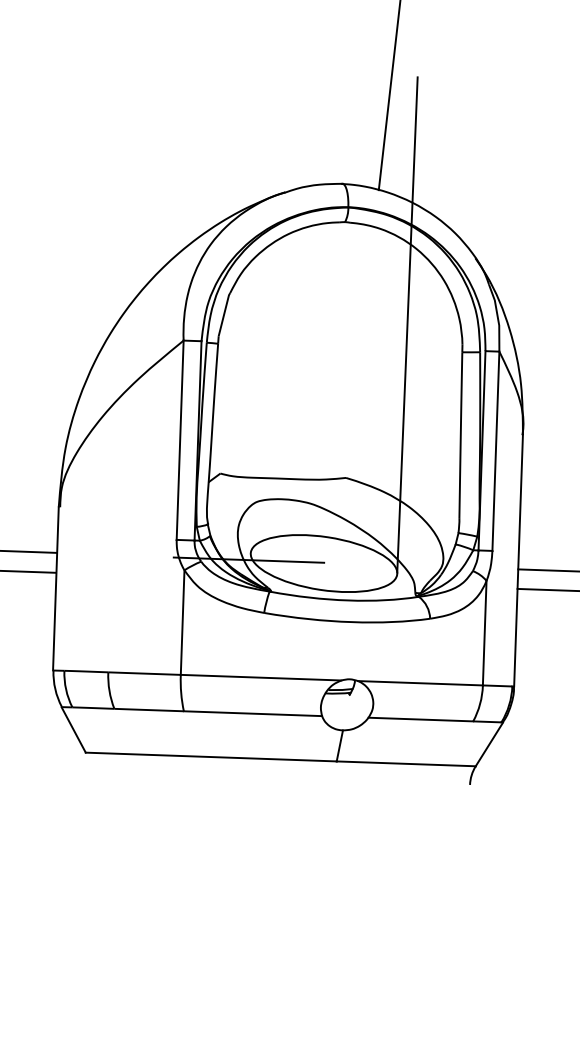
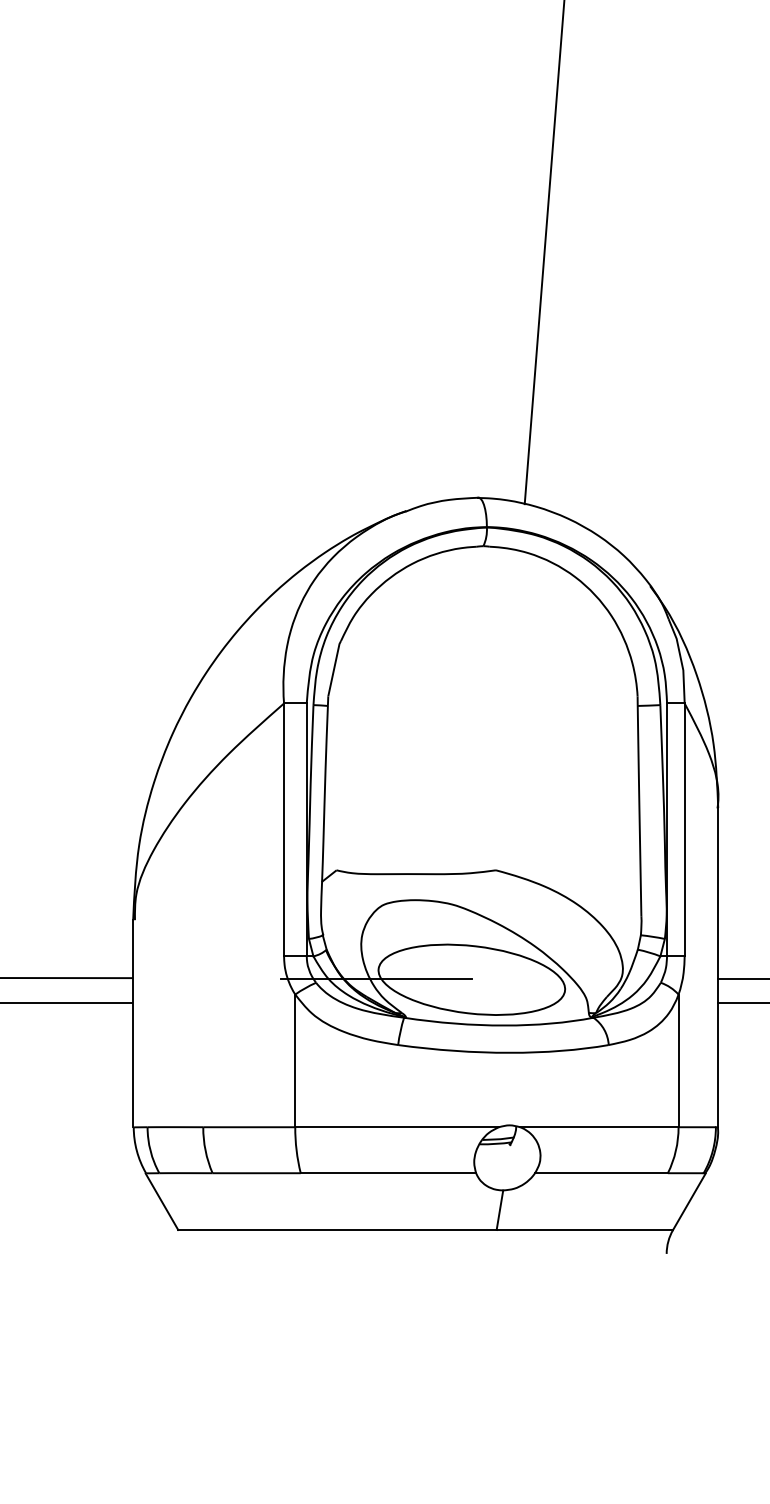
line: (407, 324) -> (566, 673), removed

